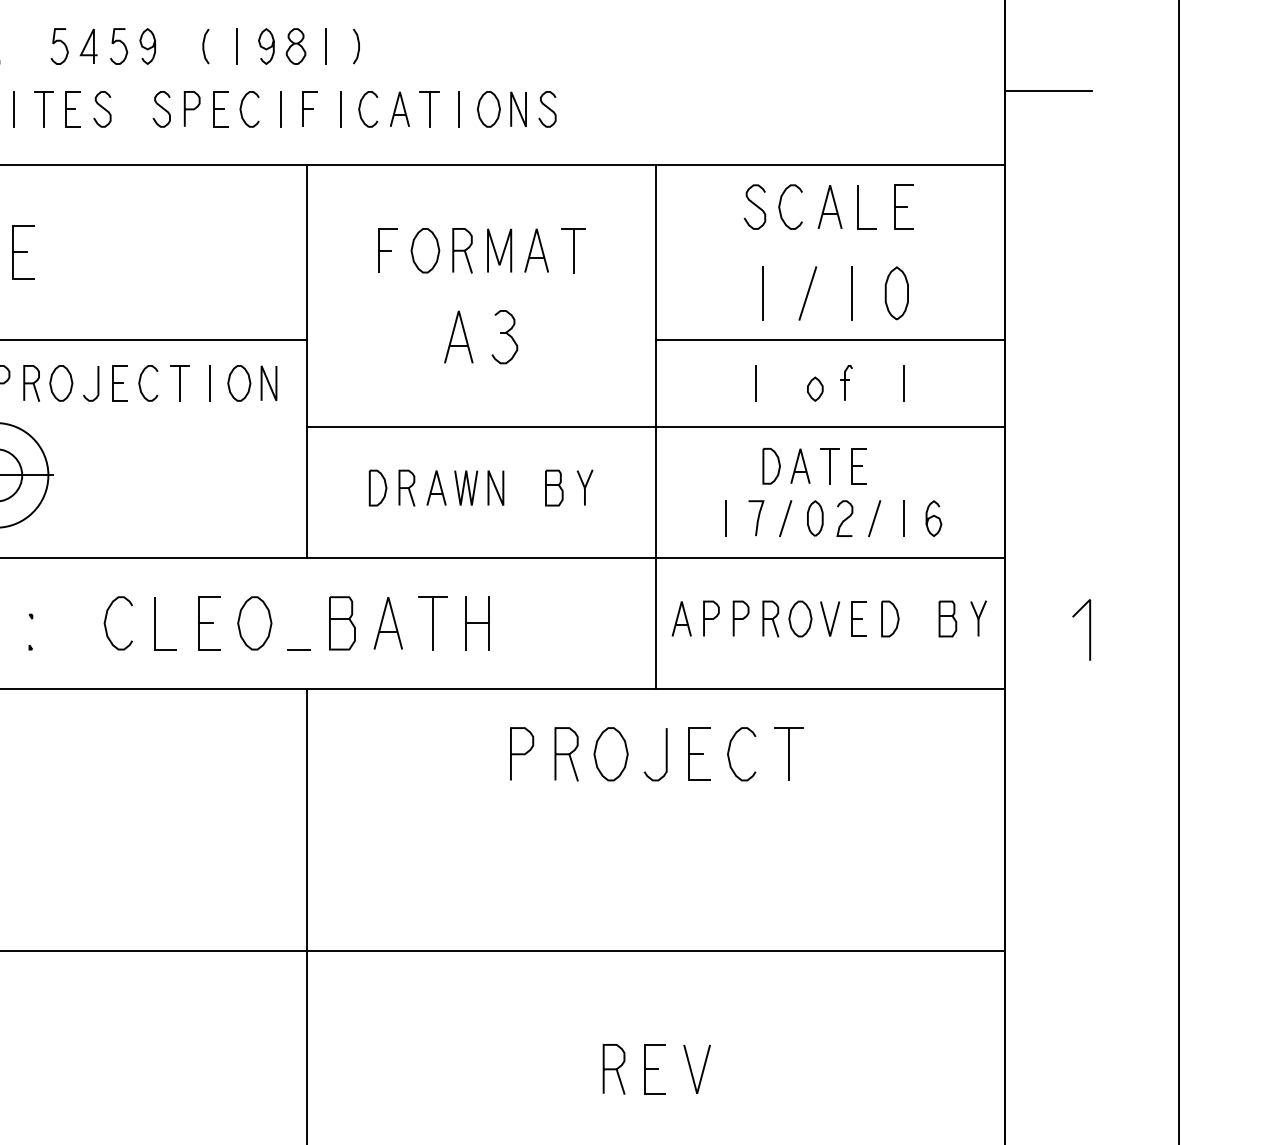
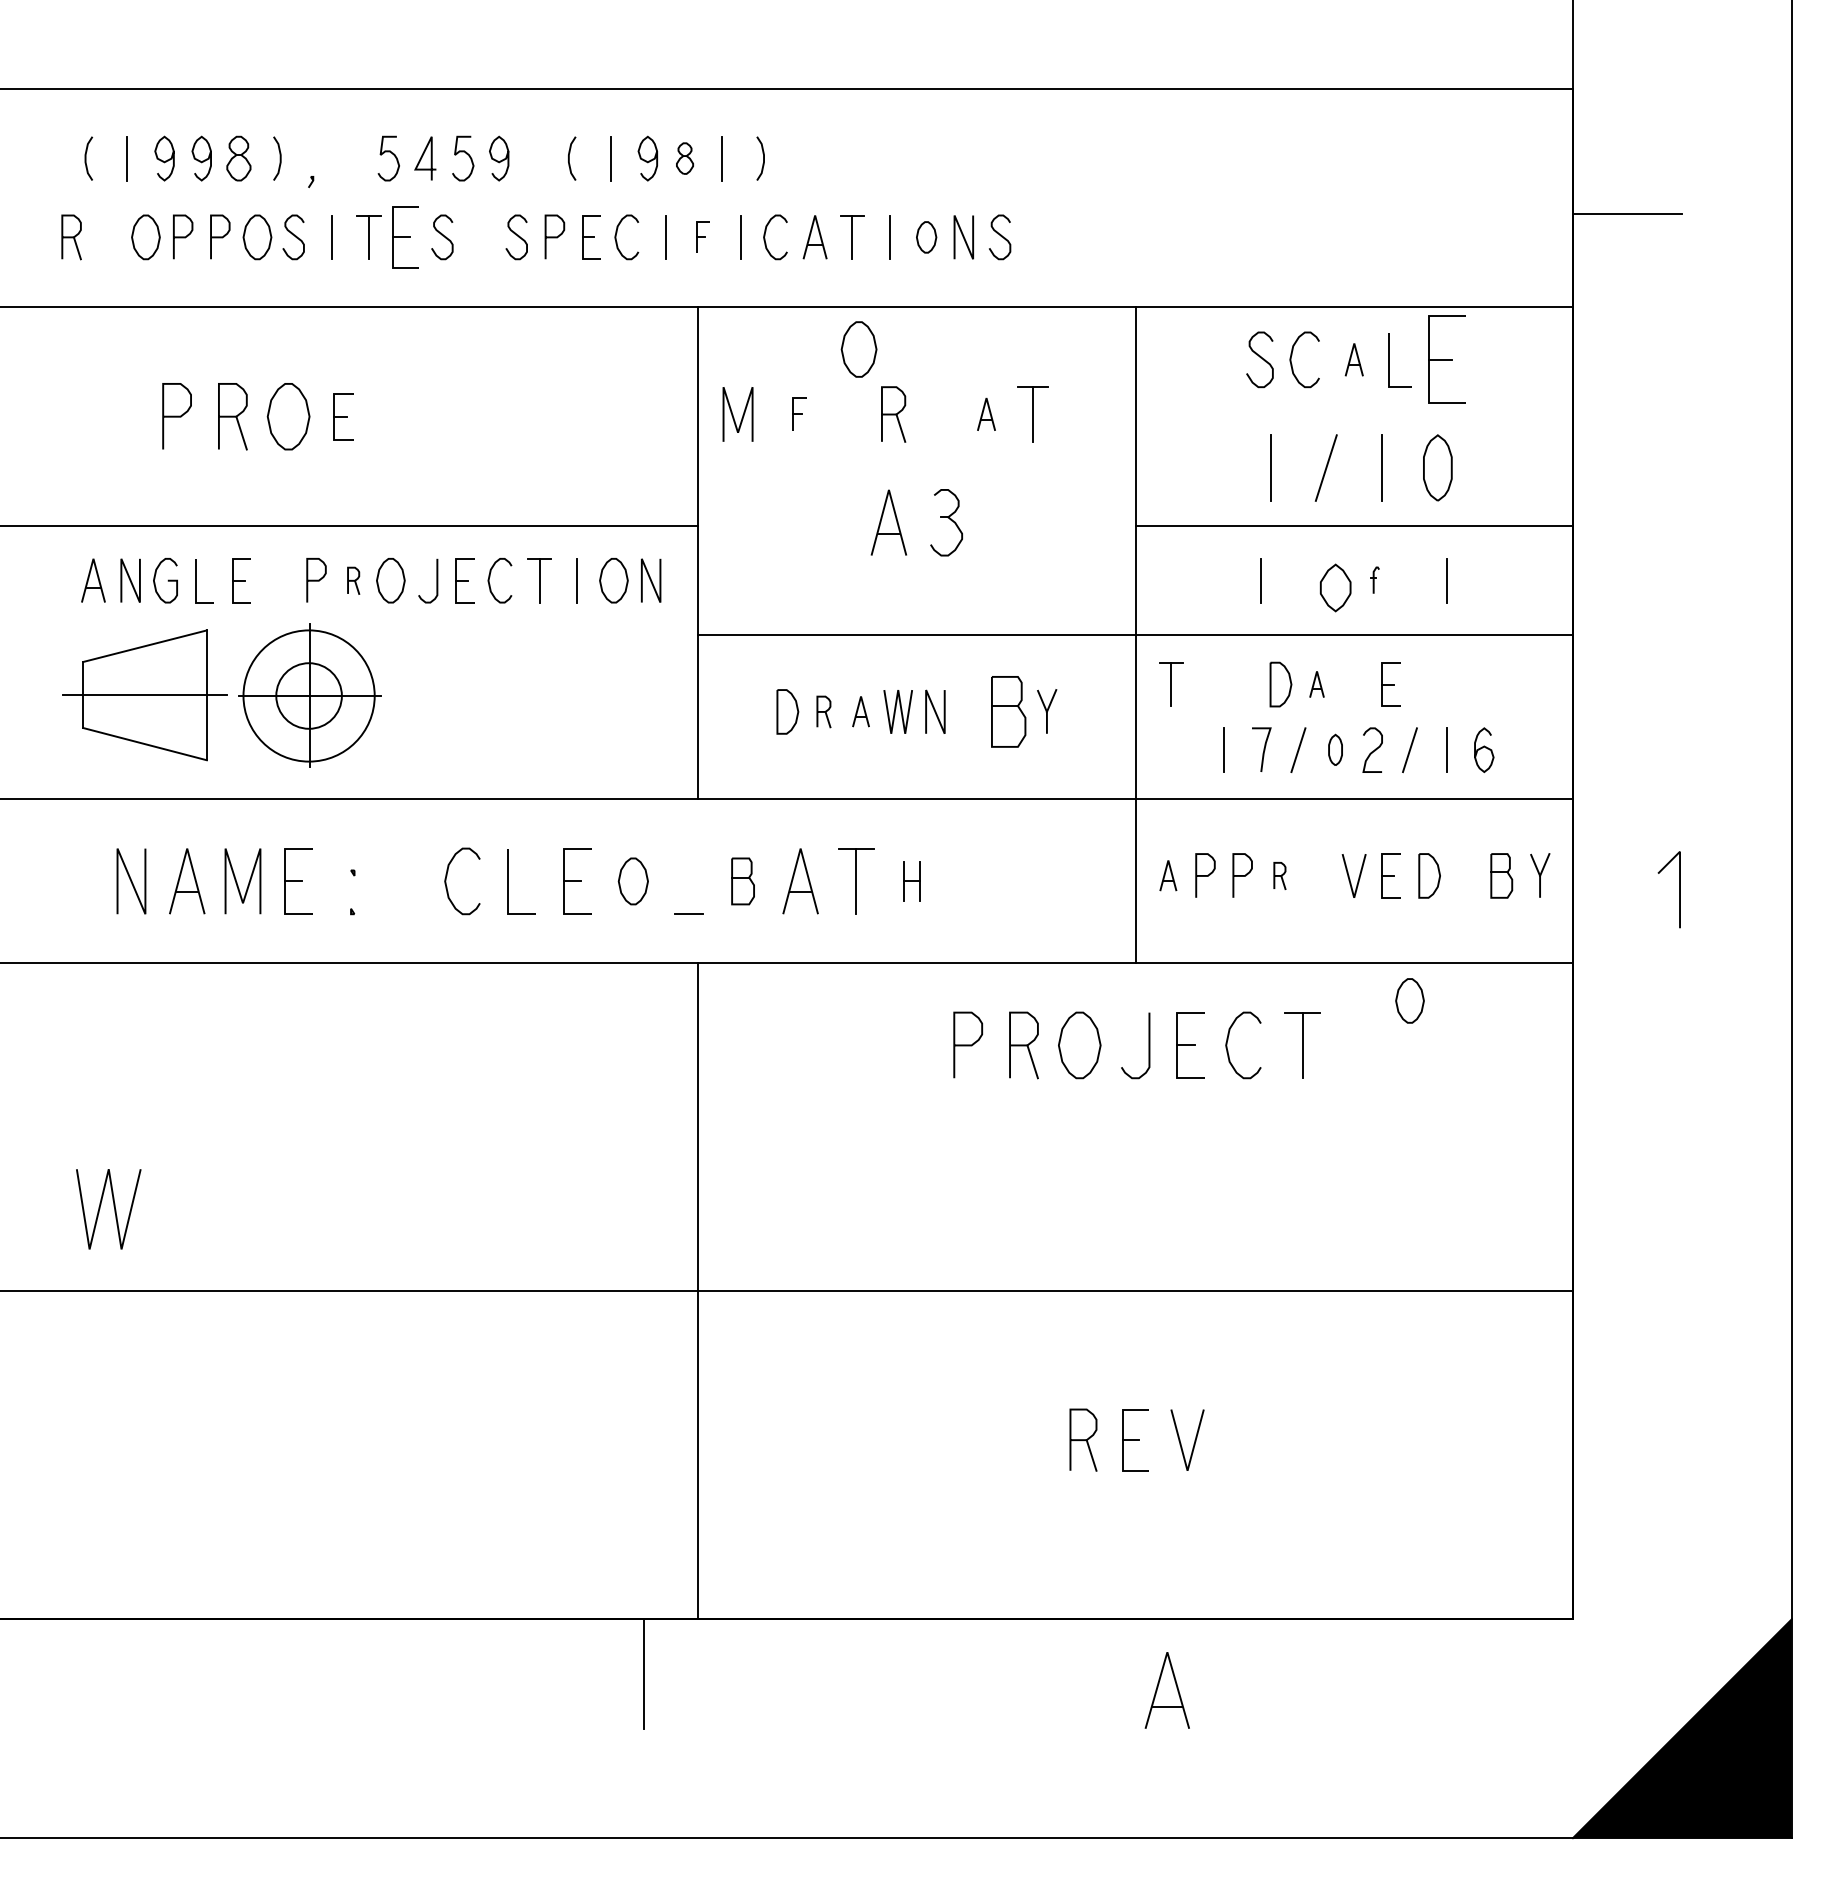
part: (295, 46) -> (684, 158), size x0.7
part: (310, 108) -> (702, 236), size x0.7
part: (72, 109) -> (405, 237), size x1.4
part: (488, 109) -> (926, 237), size x0.7
part: (830, 206) -> (1354, 359), size x0.6
part: (903, 206) -> (1446, 359), size x1.6
part: (387, 249) -> (799, 413), size x0.6
part: (424, 250) -> (858, 349), moved
line: (495, 250) -> (733, 414), moved
part: (536, 250) -> (986, 414), size x0.6
part: (23, 252) -> (343, 416), size x0.7
part: (31, 383) -> (353, 580), size x0.6
part: (846, 383) -> (1374, 580), size x0.6
part: (815, 388) -> (1335, 587), size x1.6
part: (800, 466) -> (1316, 684), size x0.6
part: (830, 466) -> (1171, 684), moved
part: (406, 487) -> (823, 711), size x0.7
part: (436, 487) -> (860, 711), size x0.7
part: (554, 487) -> (1008, 711), size x1.6
part: (815, 518) -> (1335, 749), size x0.7
part: (681, 618) -> (1168, 875), size x0.7
part: (770, 618) -> (1279, 875), size x0.6
part: (800, 618) -> (1409, 1000), moved
part: (254, 623) -> (633, 881), size x0.7
part: (341, 623) -> (742, 881), size x0.7
part: (476, 623) -> (911, 881), size x0.6

